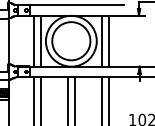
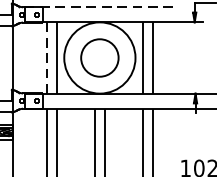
line: (70, 5) -> (98, 7), solid -> dashed
line: (33, 41) -> (46, 58), solid -> dashed
circle: (71, 41) -> (100, 58), size x0.7

